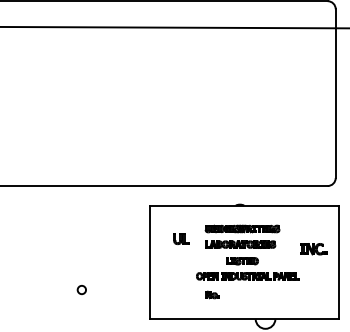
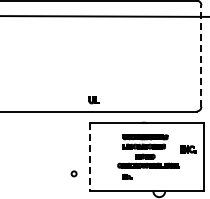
line: (335, 94) -> (201, 56), solid -> dashed
part: (180, 239) -> (93, 100), moved
line: (149, 262) -> (89, 157), solid -> dashed
circle: (80, 289) -> (73, 173), moved

